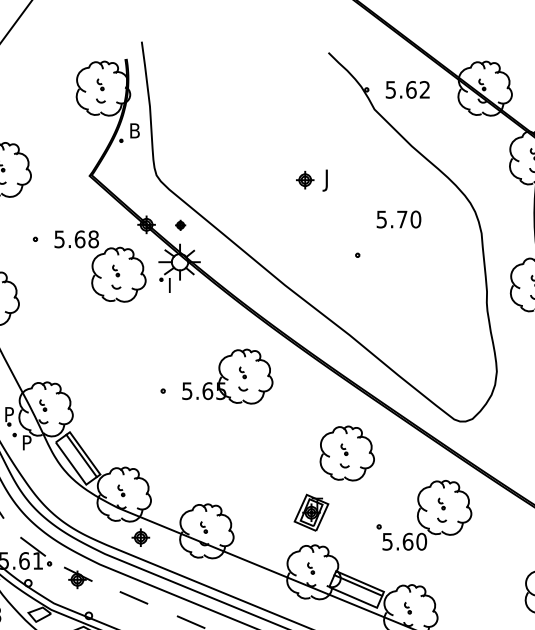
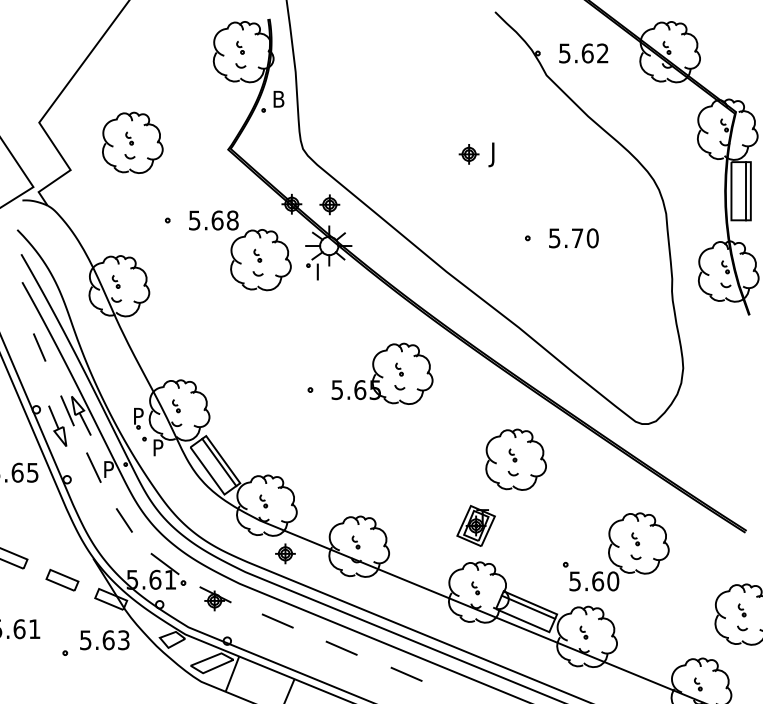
text: (398, 219) -> (573, 238), moved
part: (180, 225) -> (329, 204), size x1.67
part: (424, 515) -> (616, 551), moved

